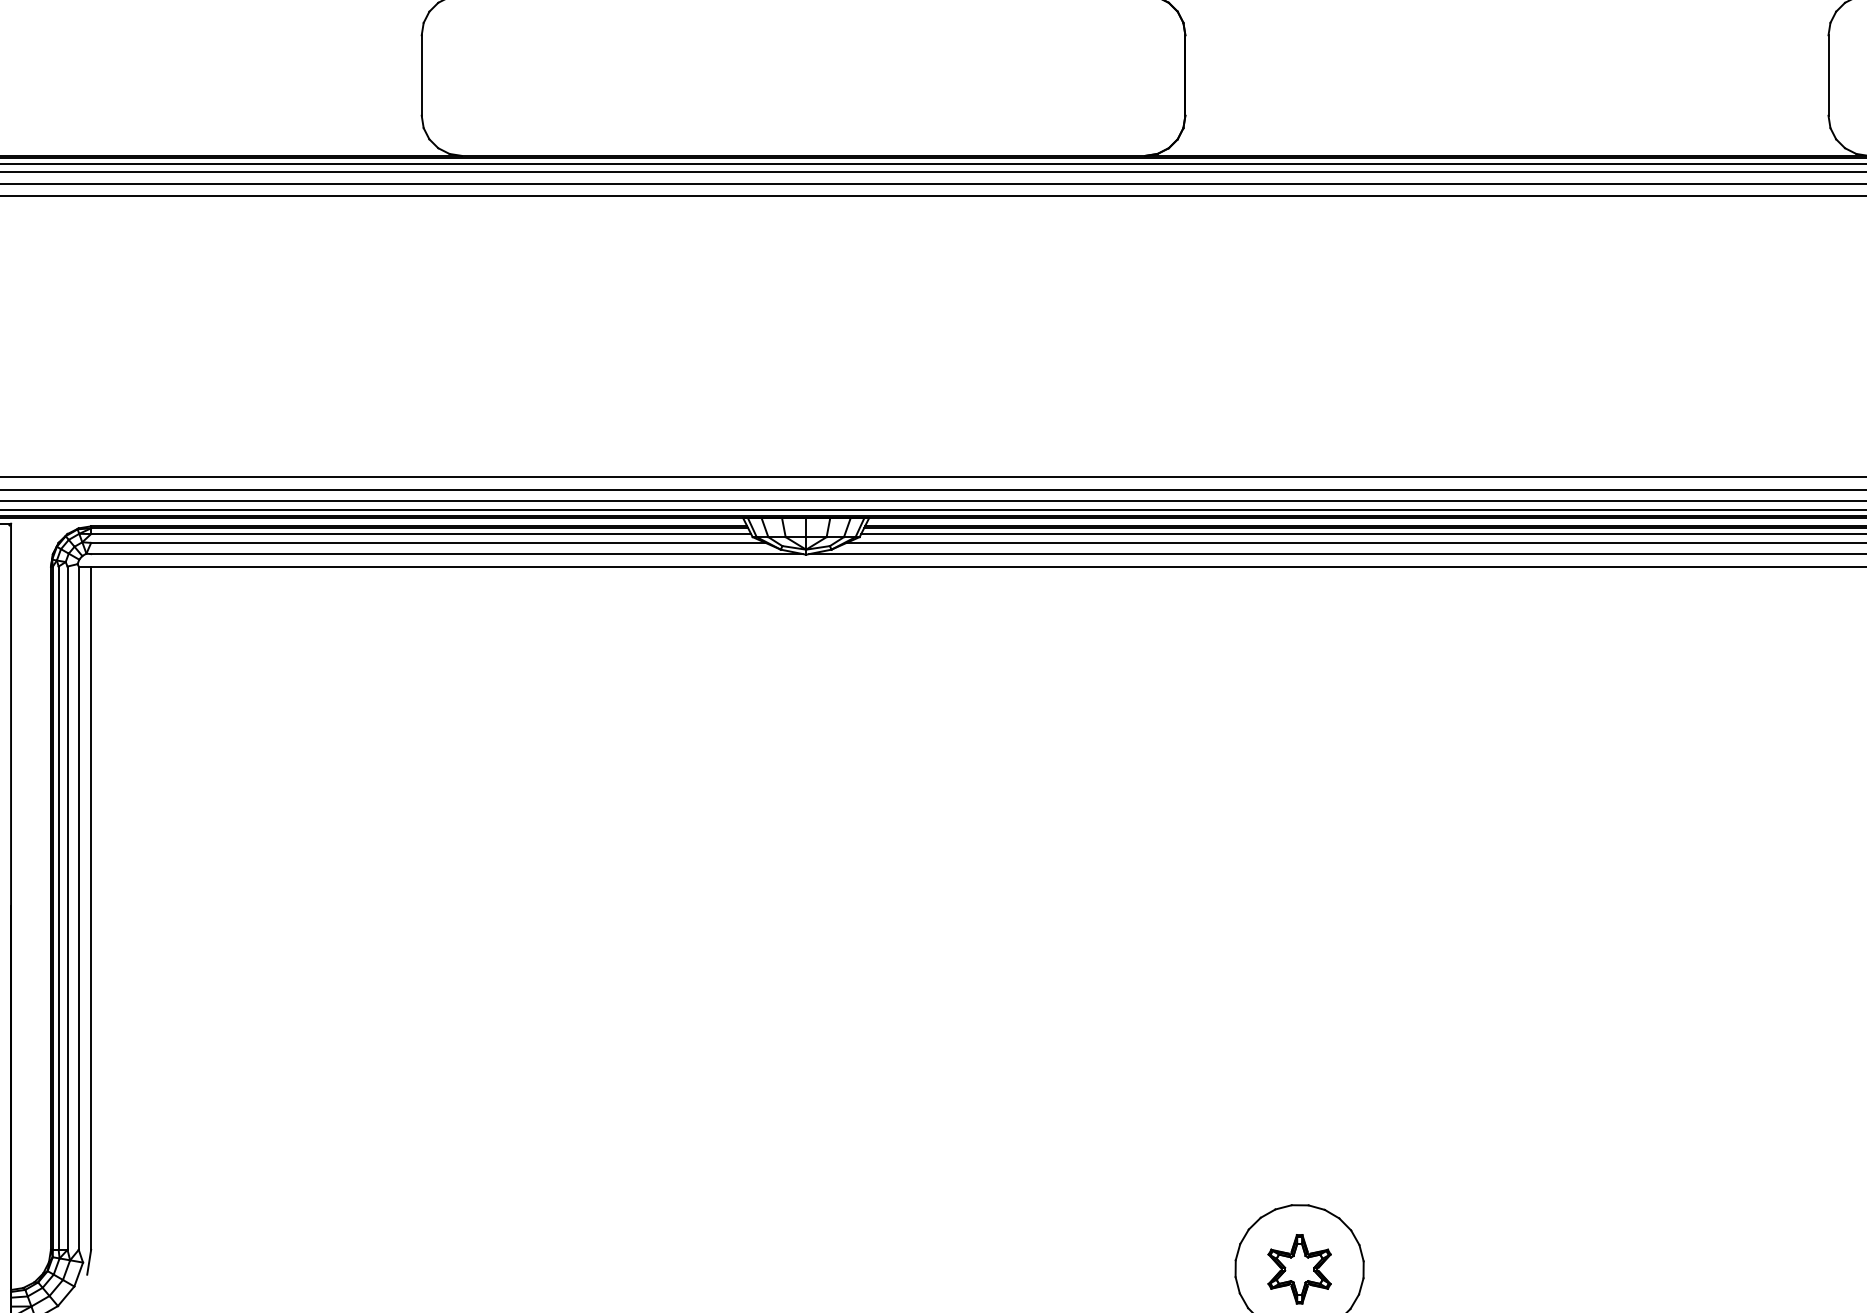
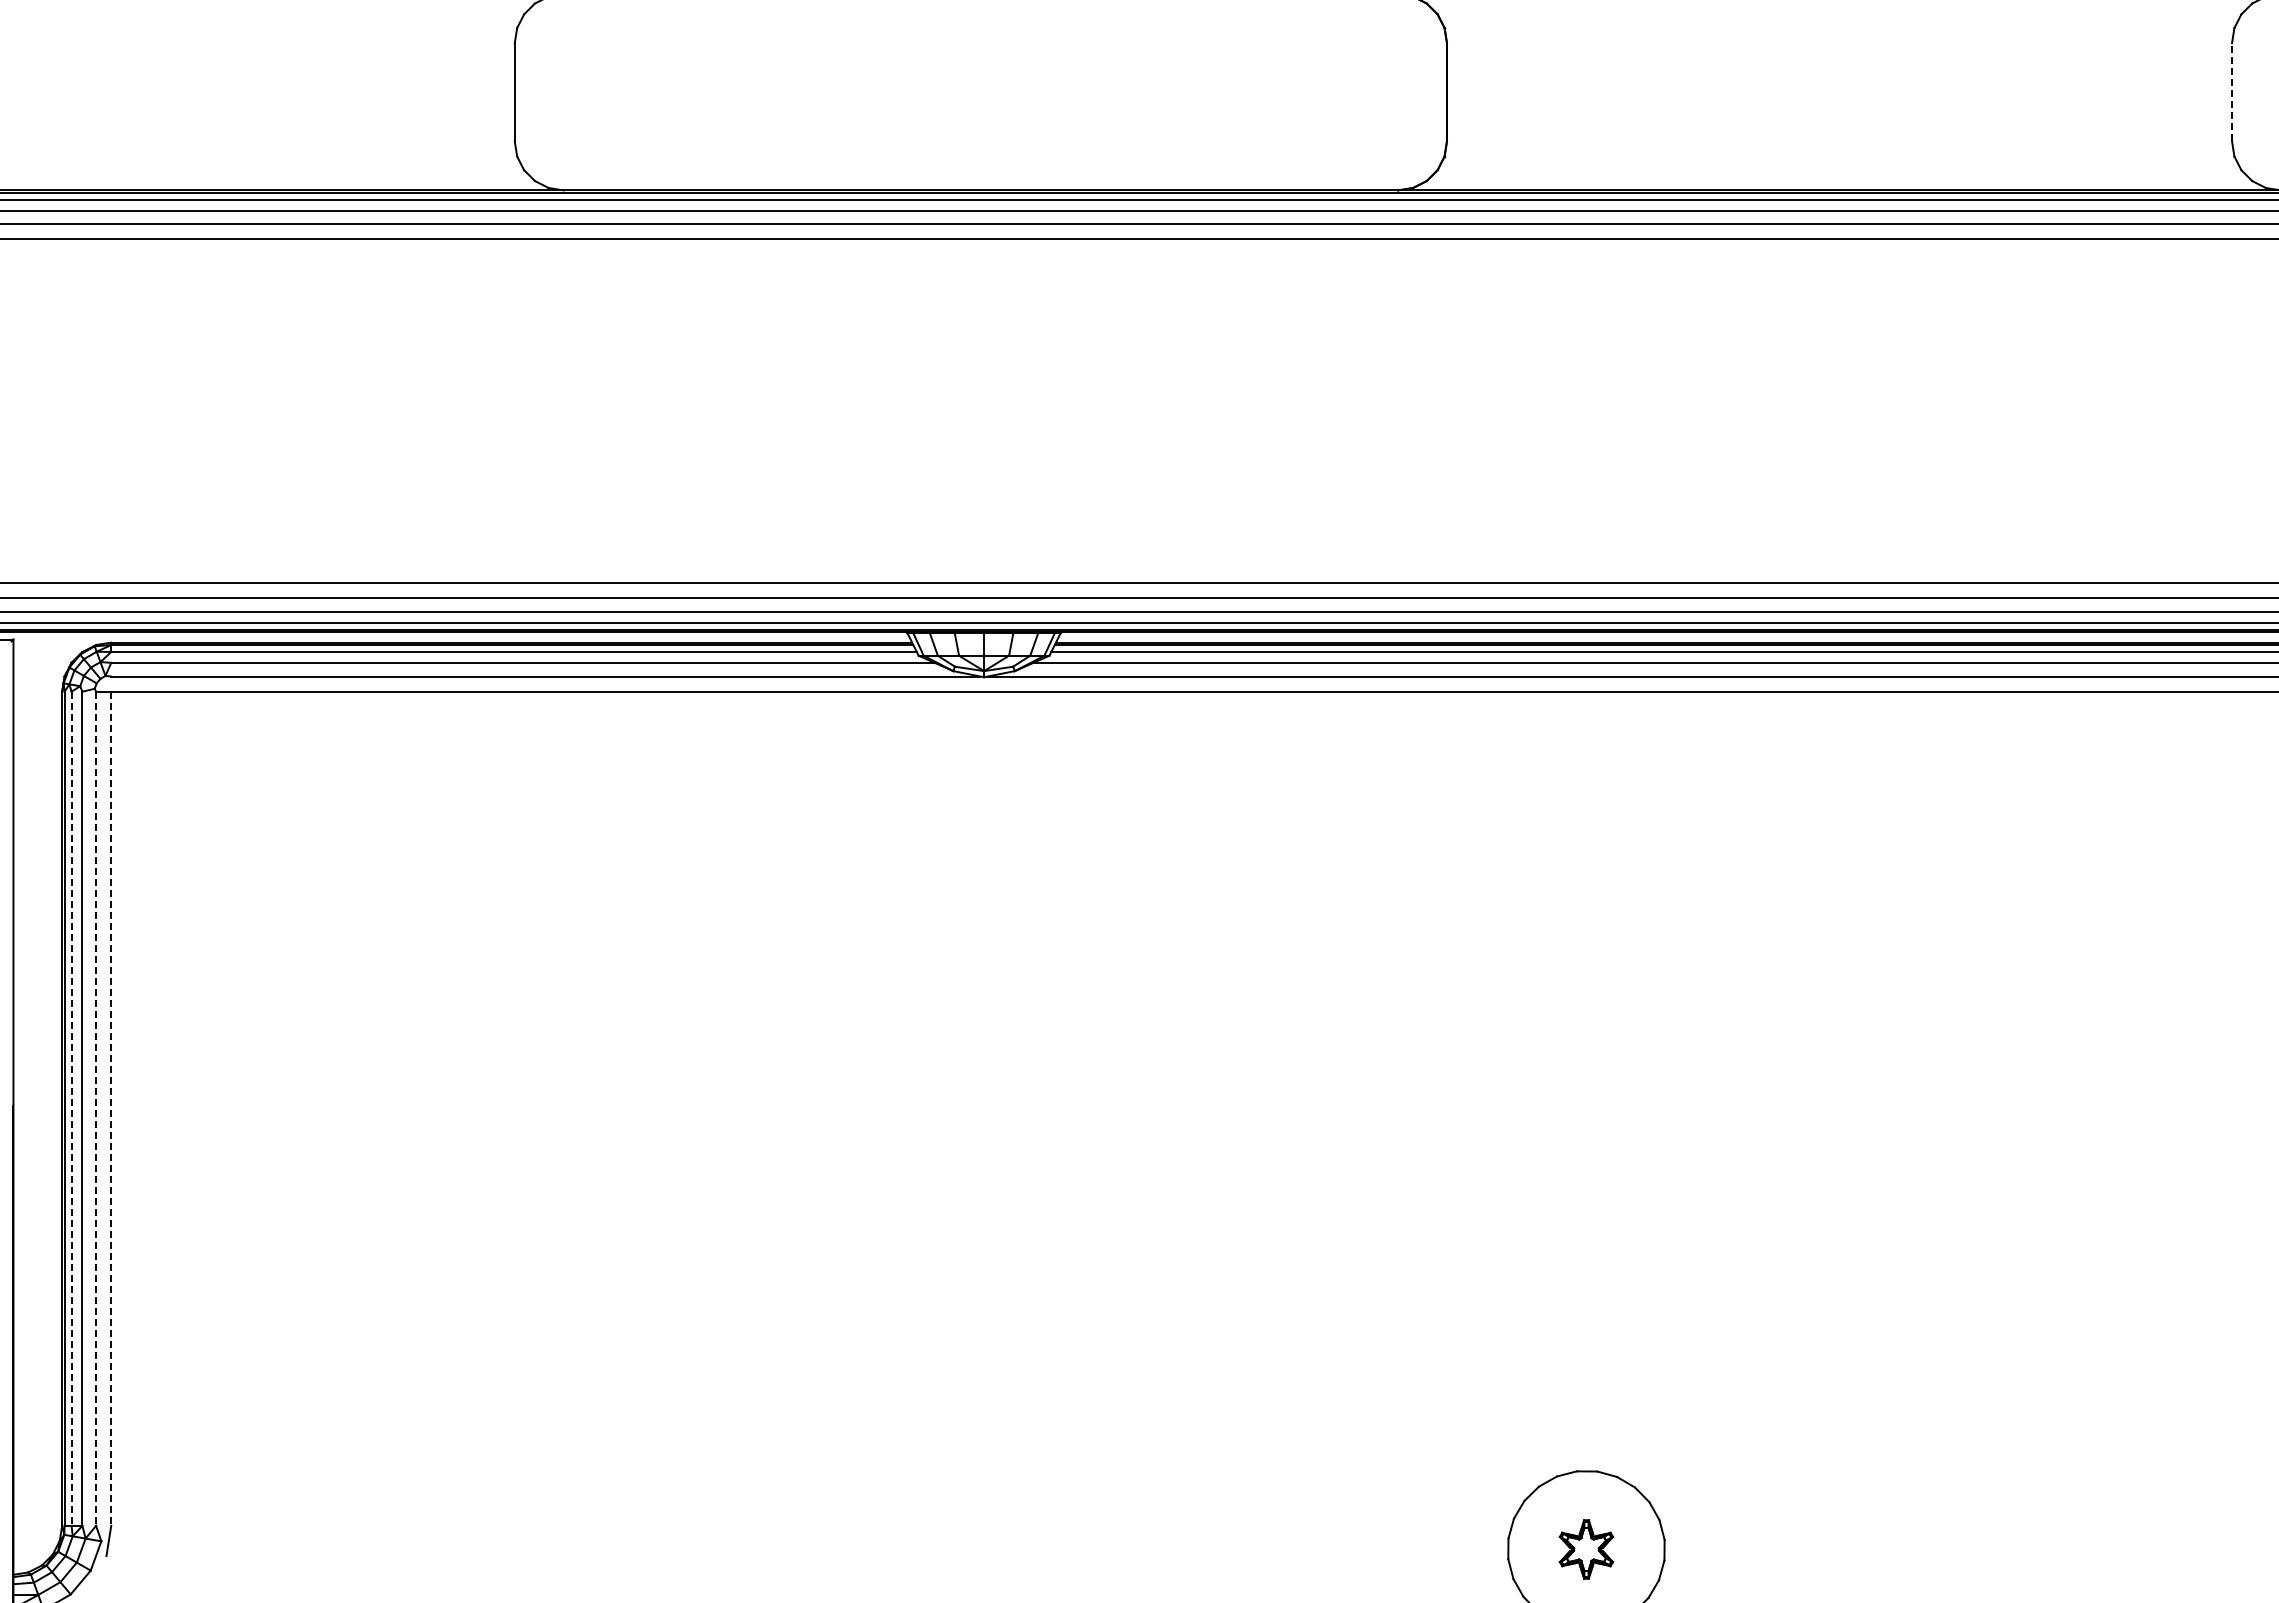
line: (1828, 74) -> (2232, 91), solid -> dashed
line: (58, 908) -> (71, 1109), solid -> dashed
line: (79, 908) -> (96, 1109), solid -> dashed
line: (91, 908) -> (111, 1109), solid -> dashed
part: (1299, 1269) -> (1586, 1549), size x0.7

